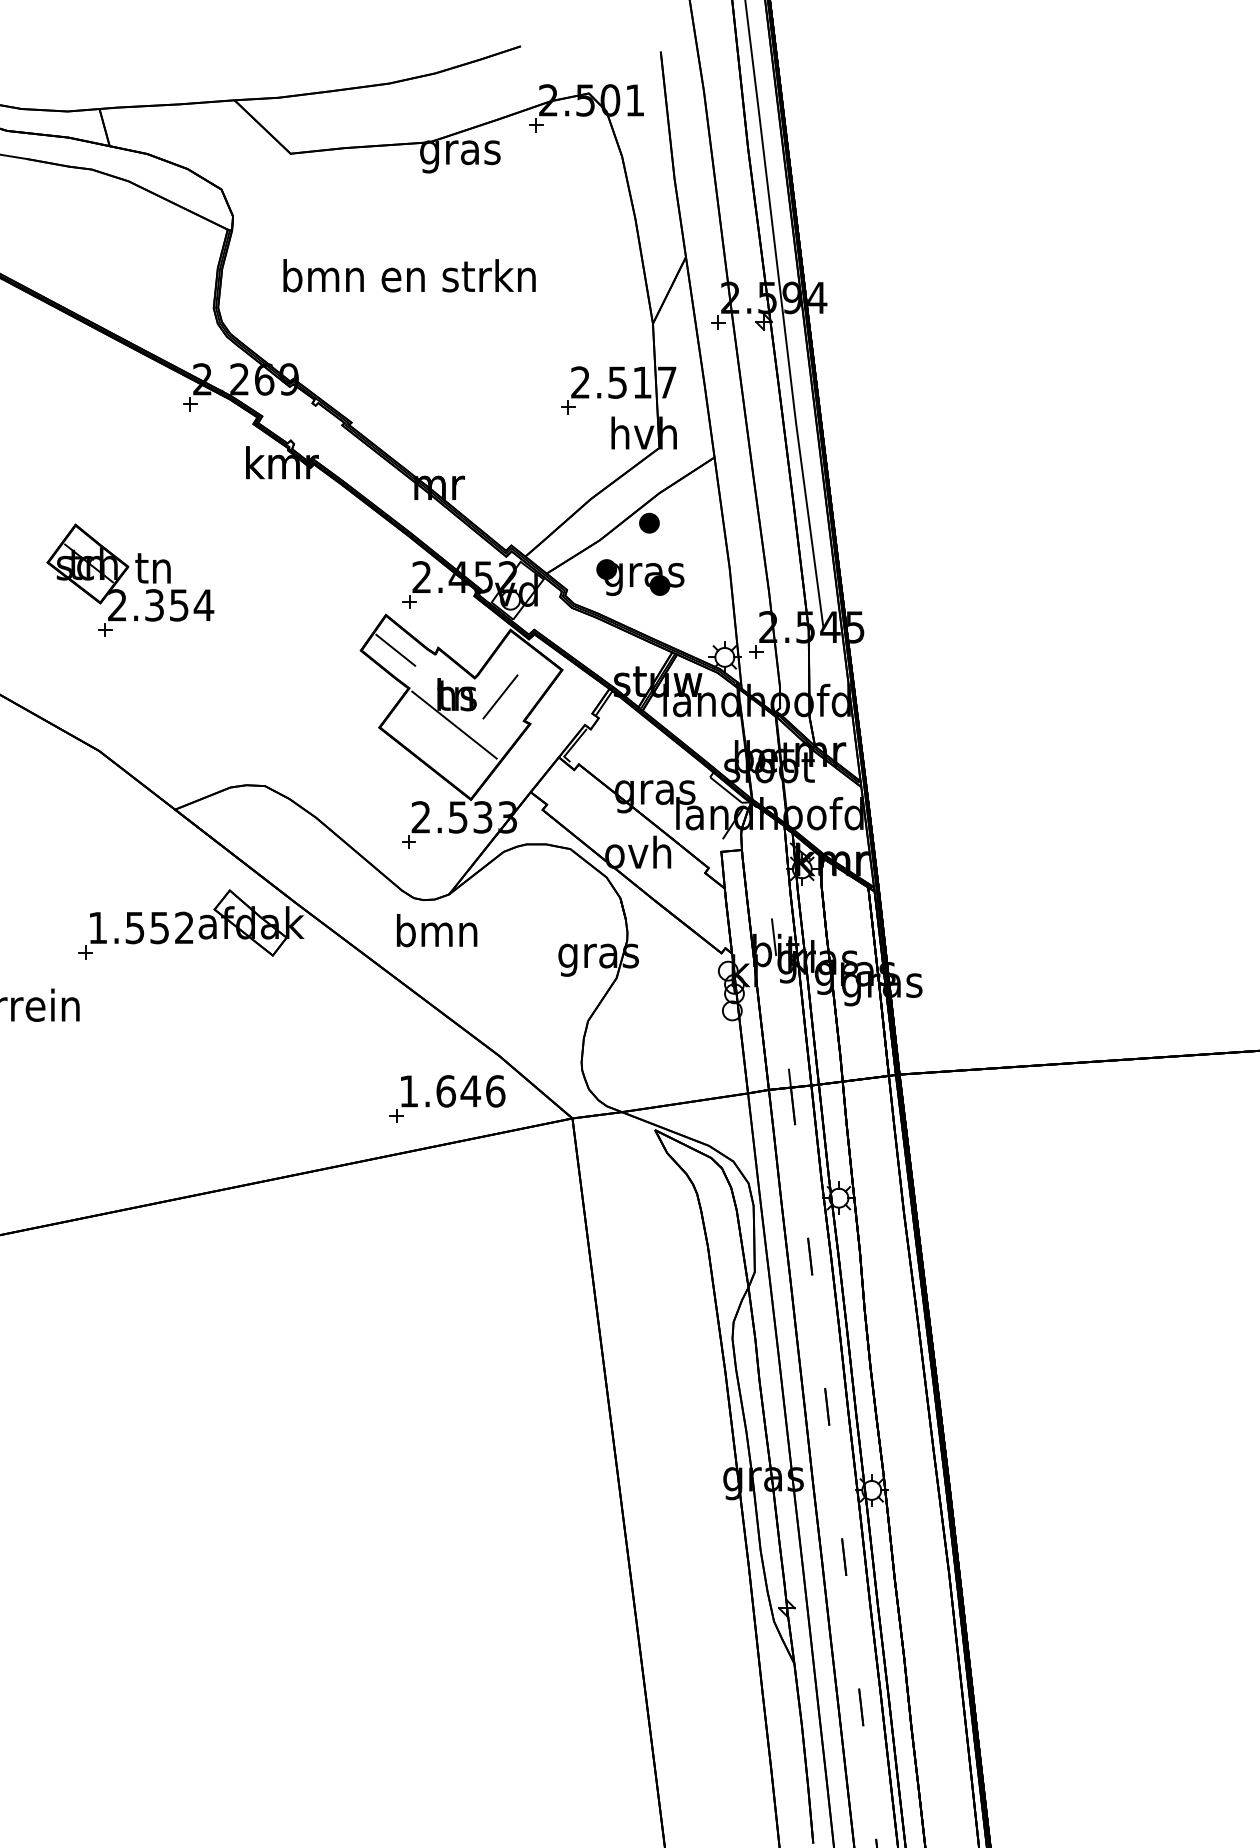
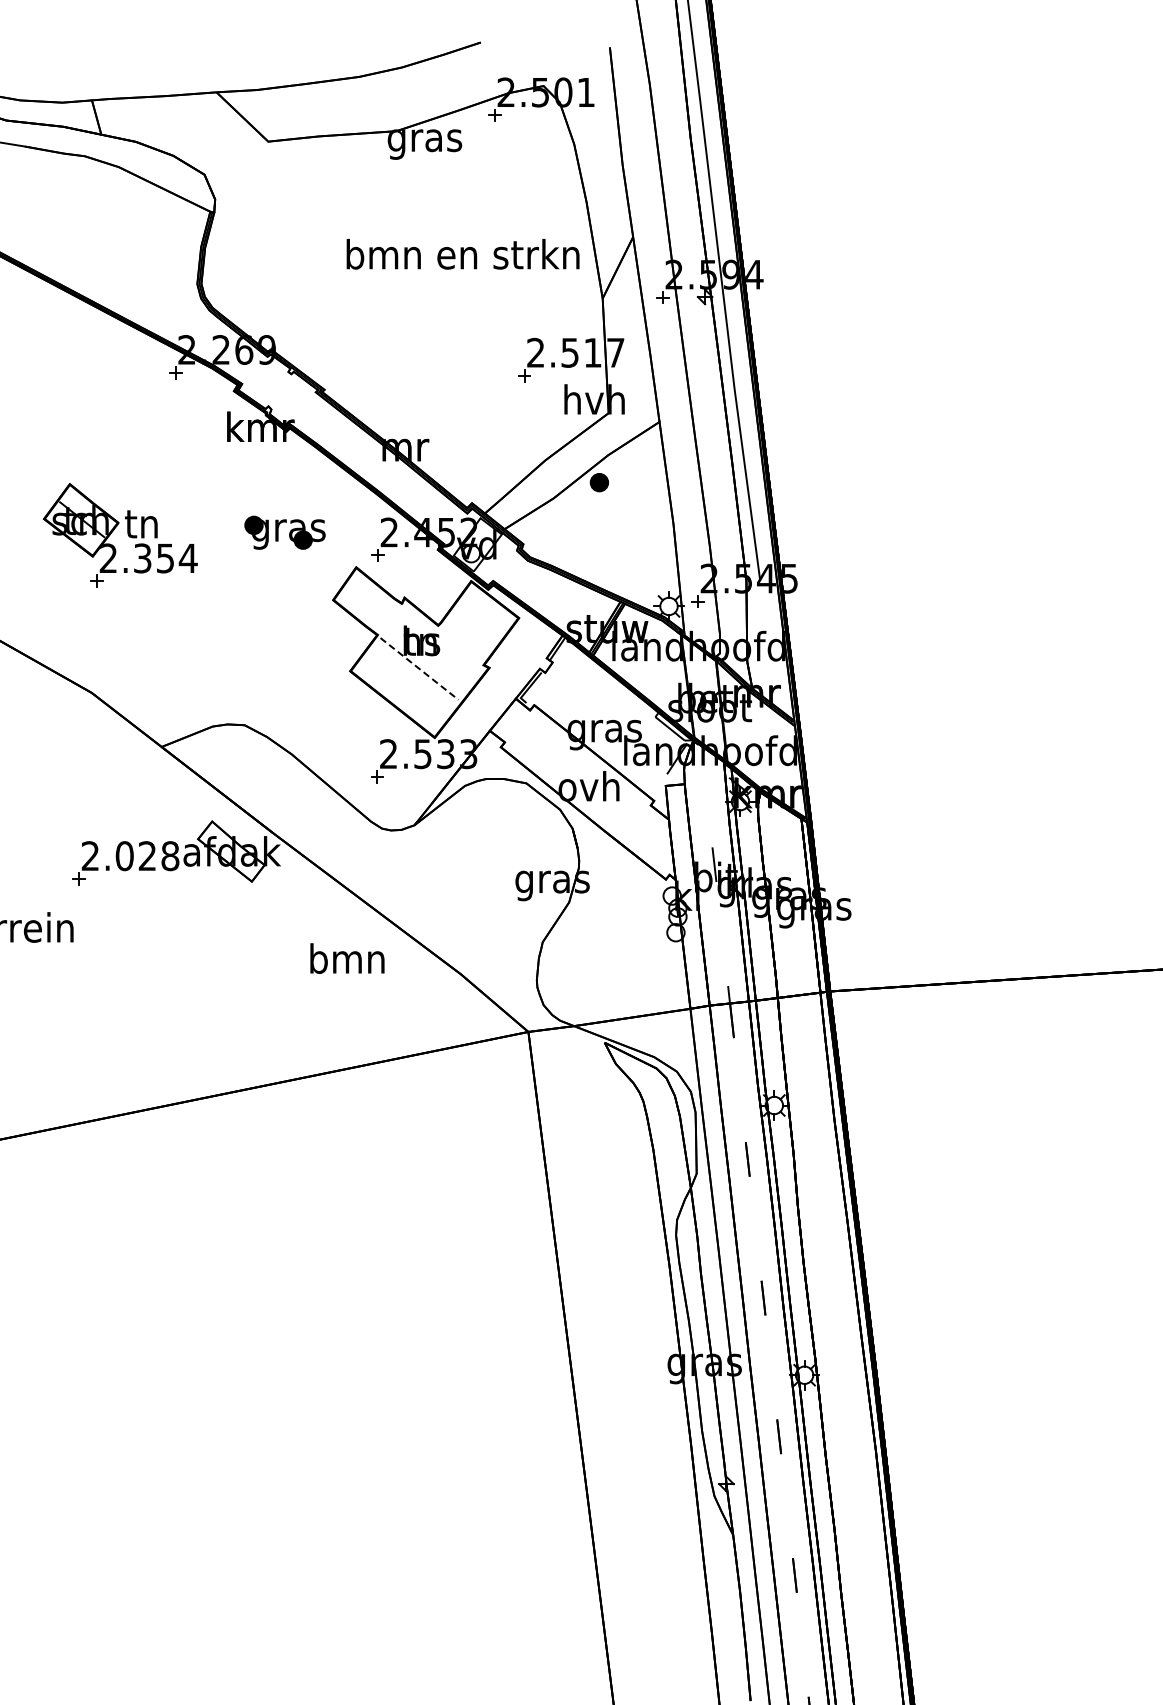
text: (408, 276) -> (462, 254), moved
part: (639, 577) -> (284, 532), moved
line: (395, 649) -> (365, 599), removed
line: (499, 696) -> (461, 642), removed
line: (454, 724) -> (419, 668), solid -> dashed
text: (141, 928) -> (130, 856), 1.552 -> 2.028
text: (437, 930) -> (347, 958), moved
part: (446, 1099) -> (412, 1014), removed

